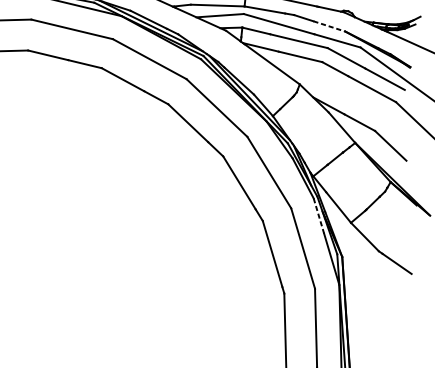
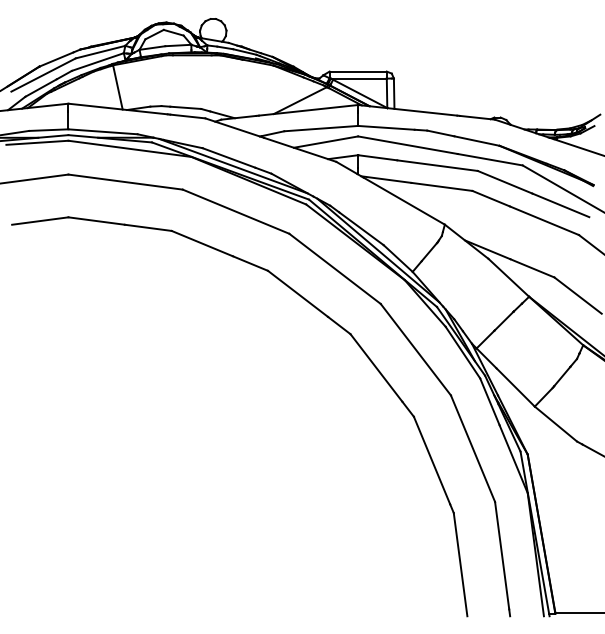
line: (329, 26) -> (477, 141), dashed -> solid
line: (319, 216) -> (490, 402), dashed -> solid

